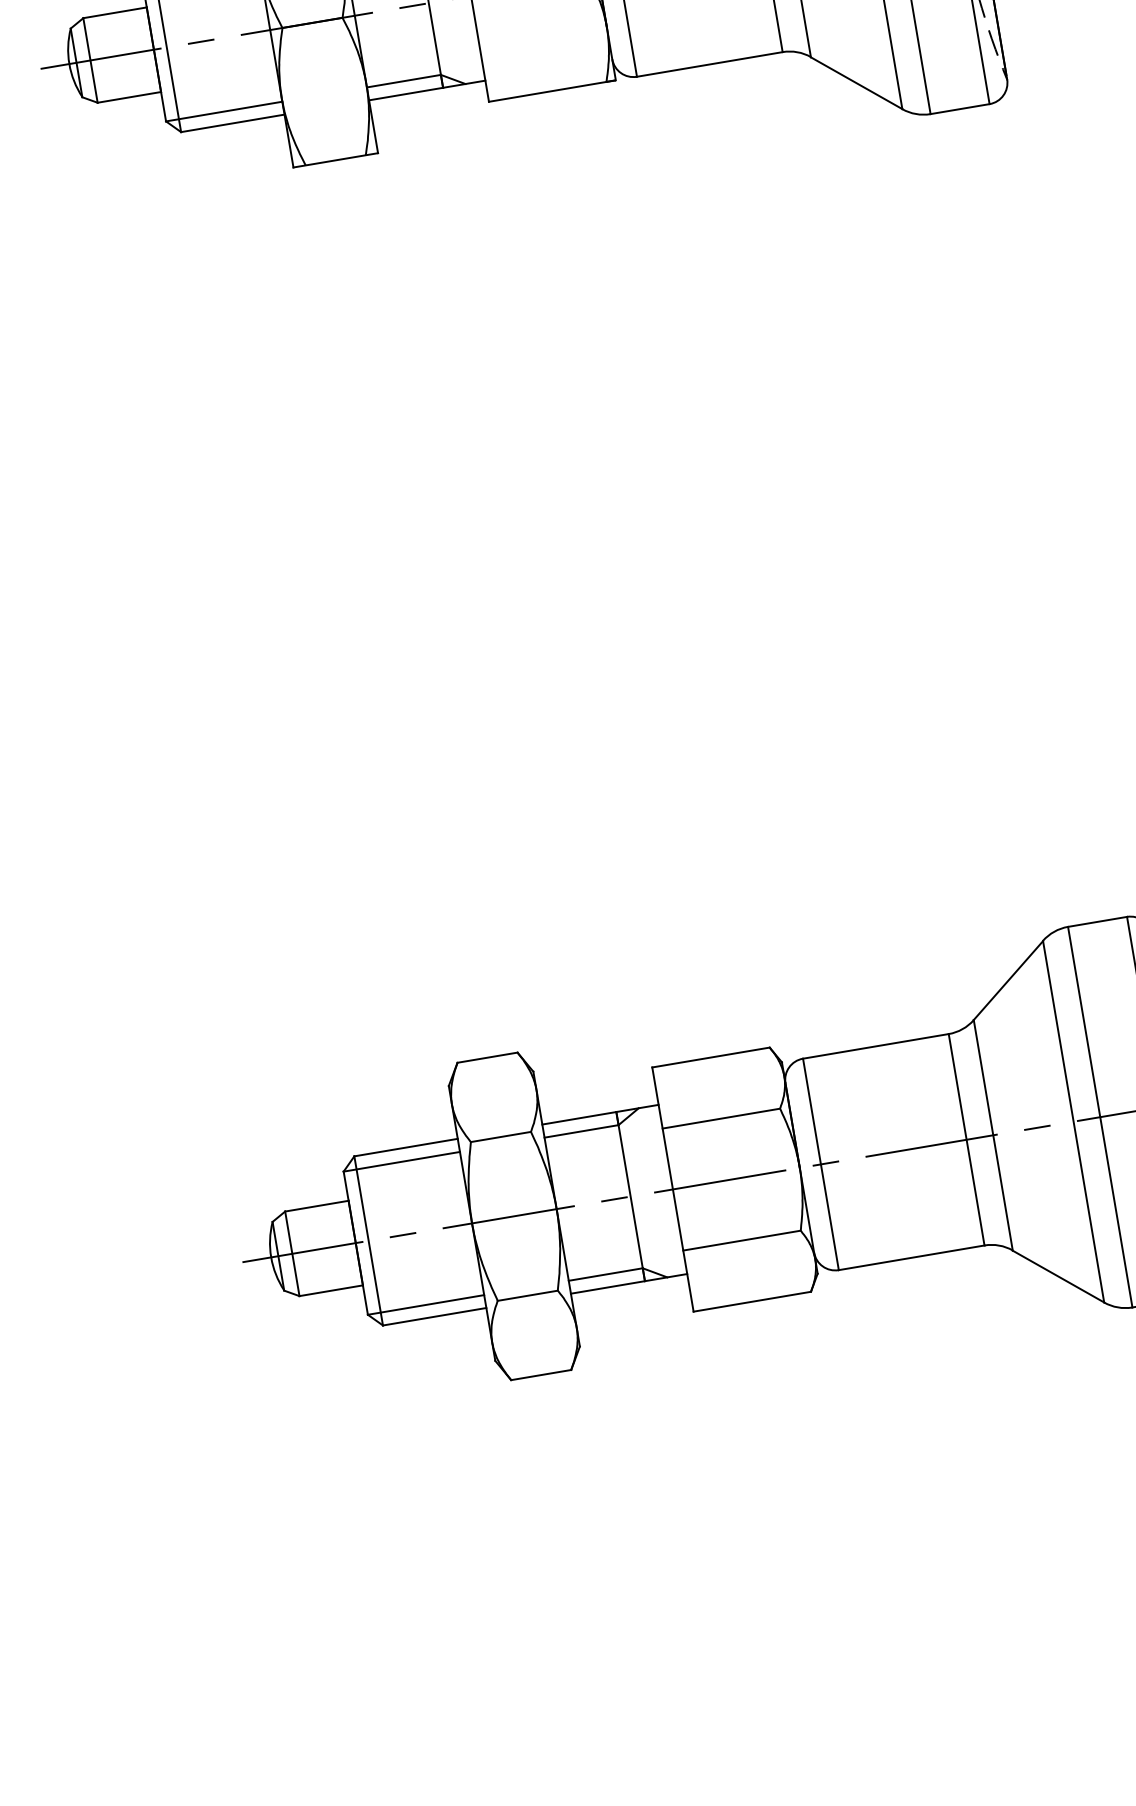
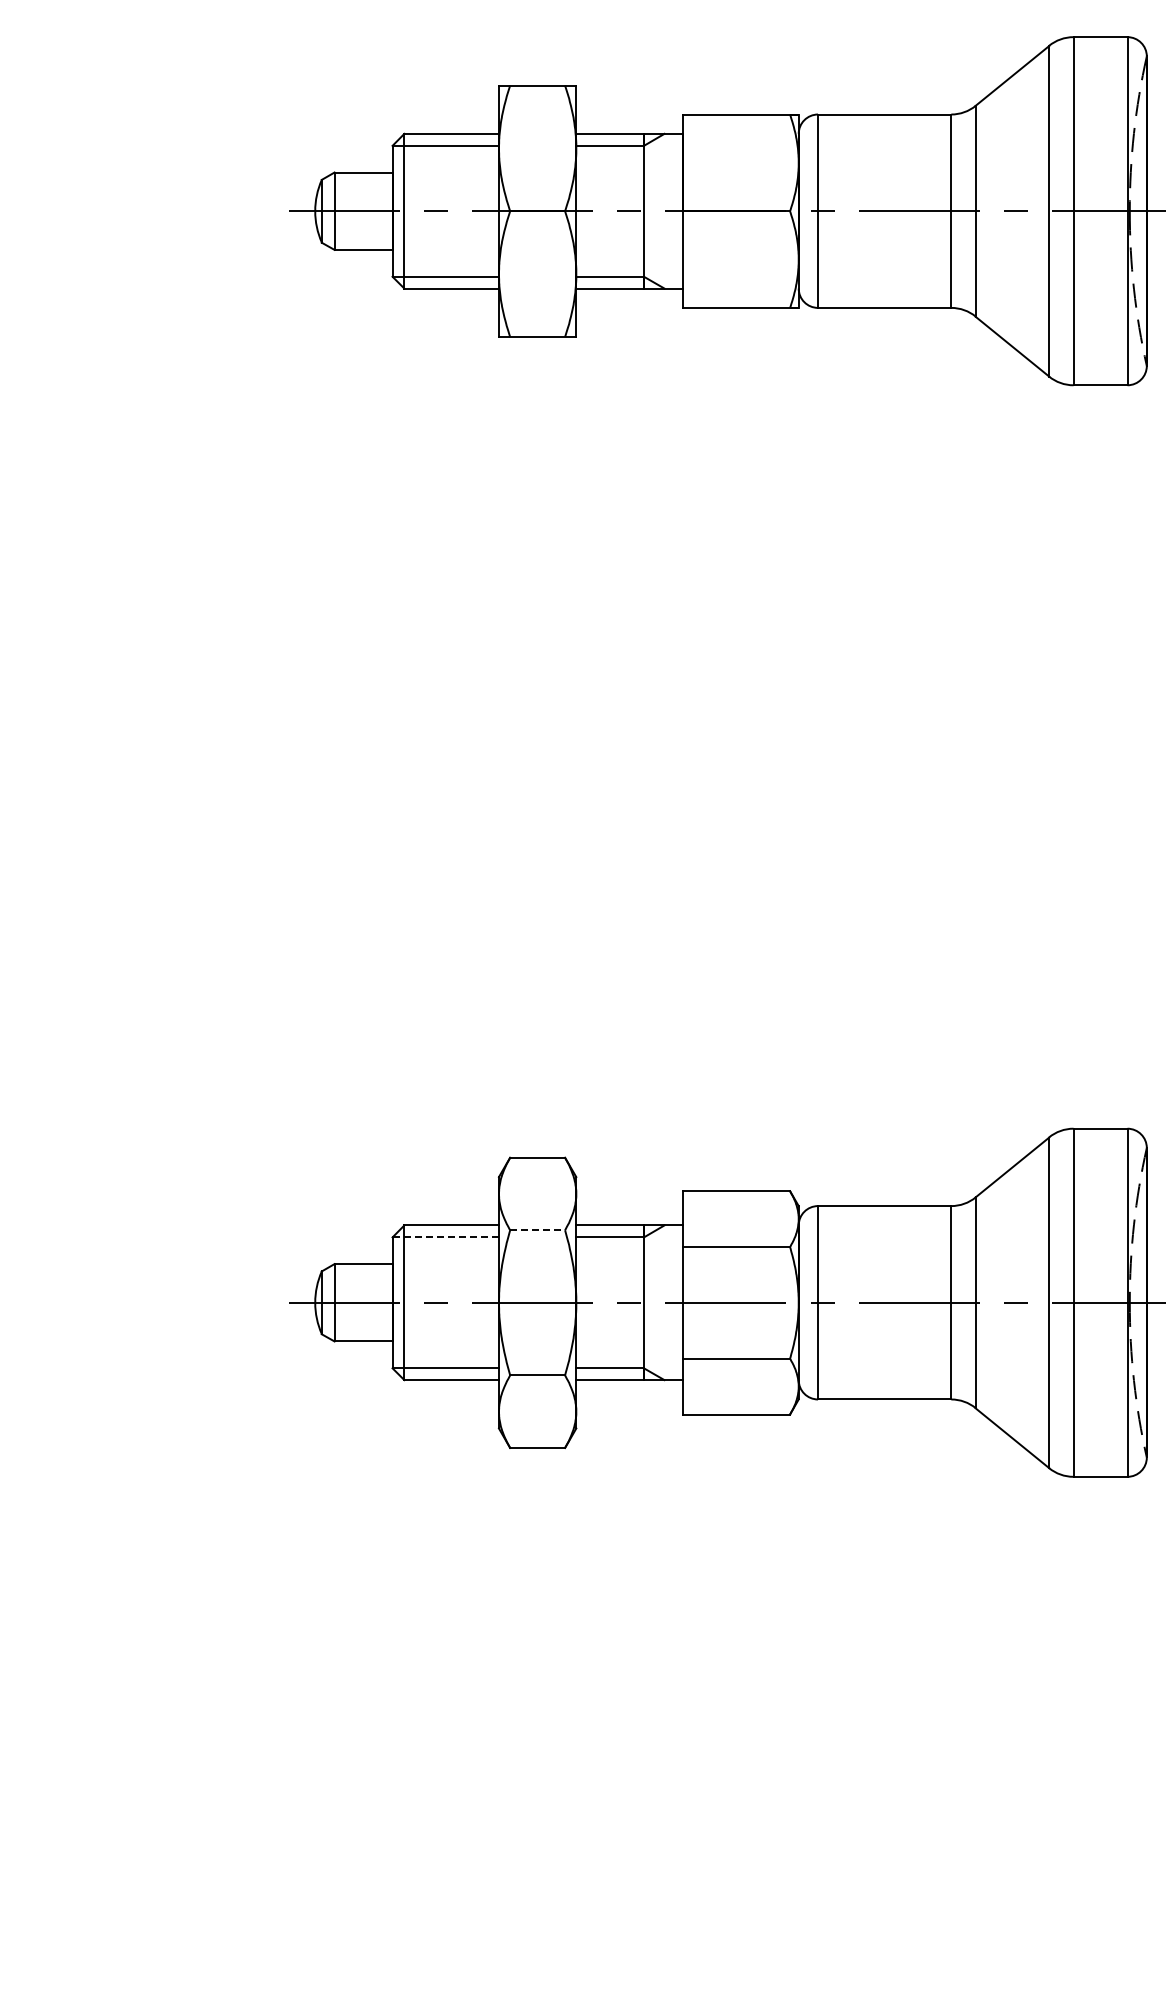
line: (501, 1137) -> (538, 1230), solid -> dashed
line: (402, 1161) -> (446, 1237), solid -> dashed

